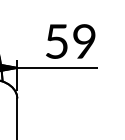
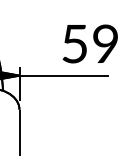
text: (70, 41) -> (90, 43), moved

